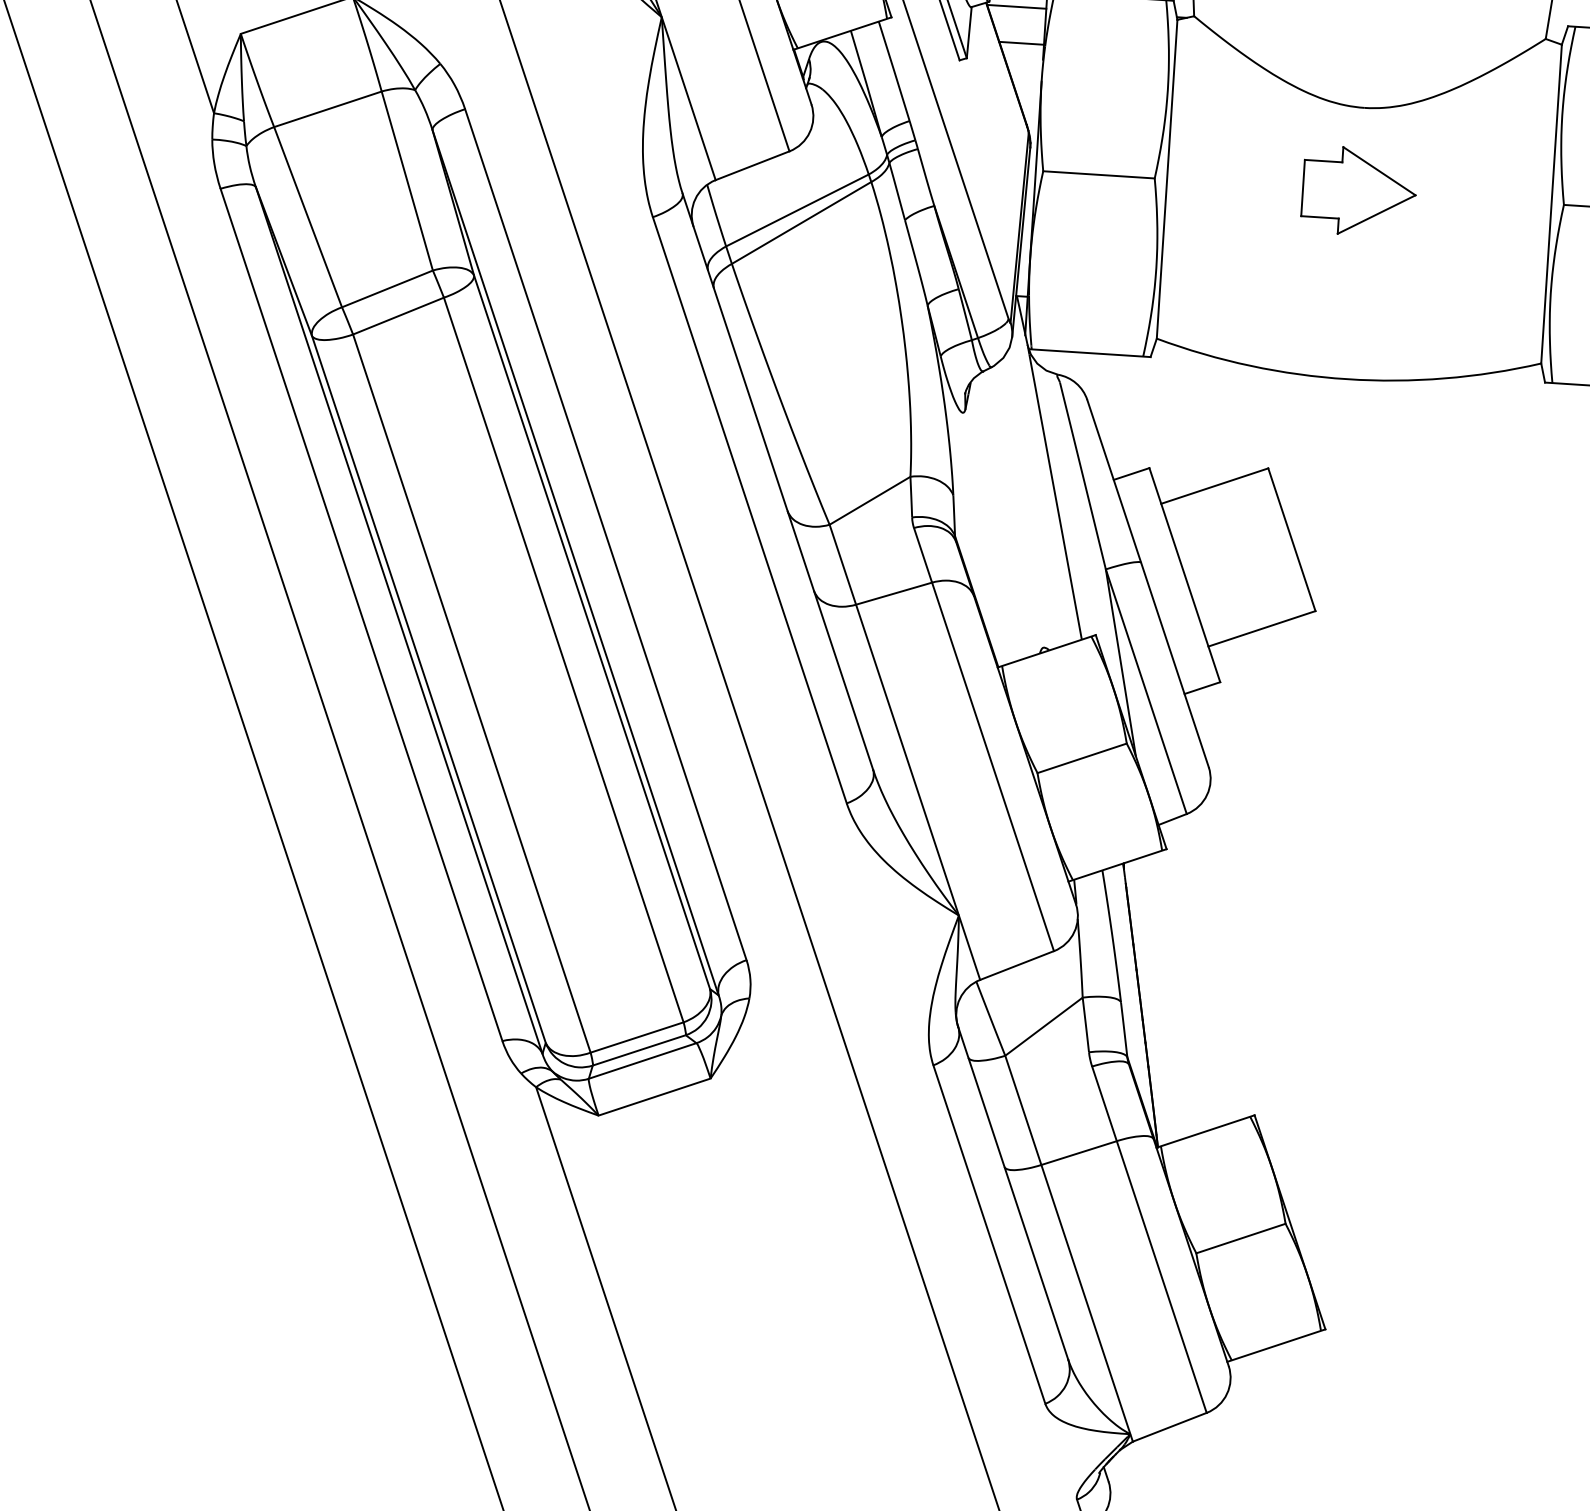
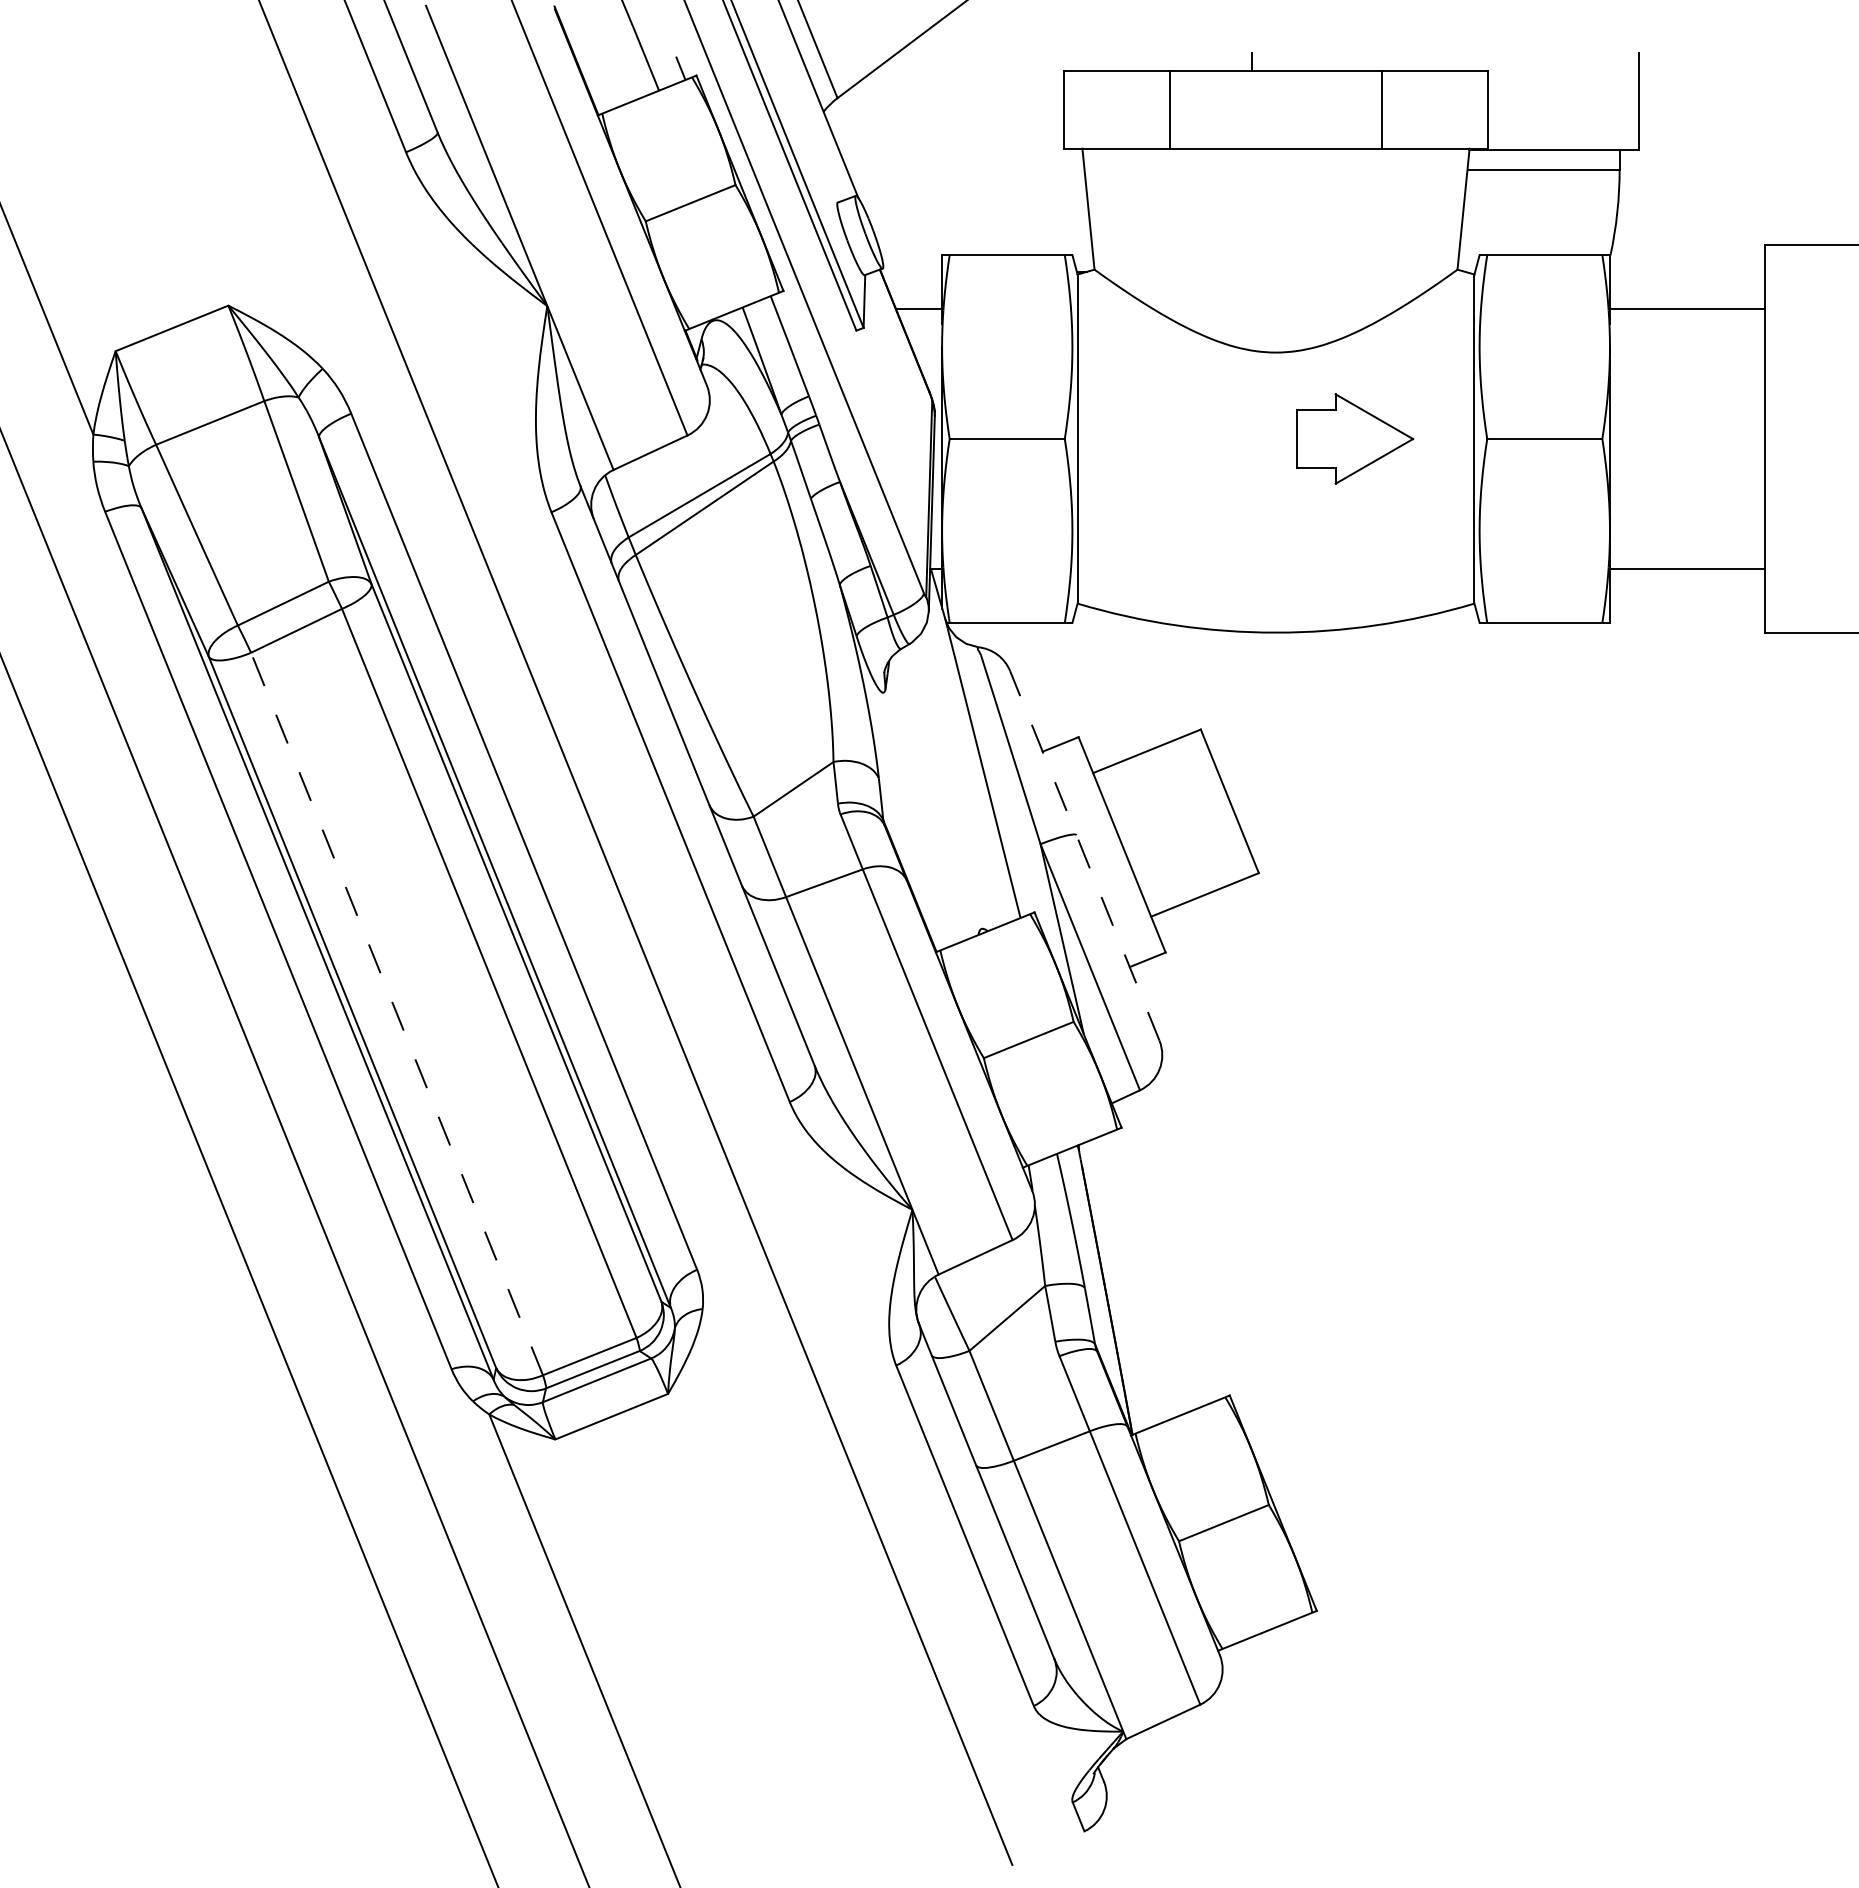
line: (1016, 6) -> (911, 271), removed
part: (1359, 191) -> (1355, 438), moved
line: (1147, 583) -> (1084, 855), solid -> dashed
line: (472, 694) -> (397, 1014), solid -> dashed

